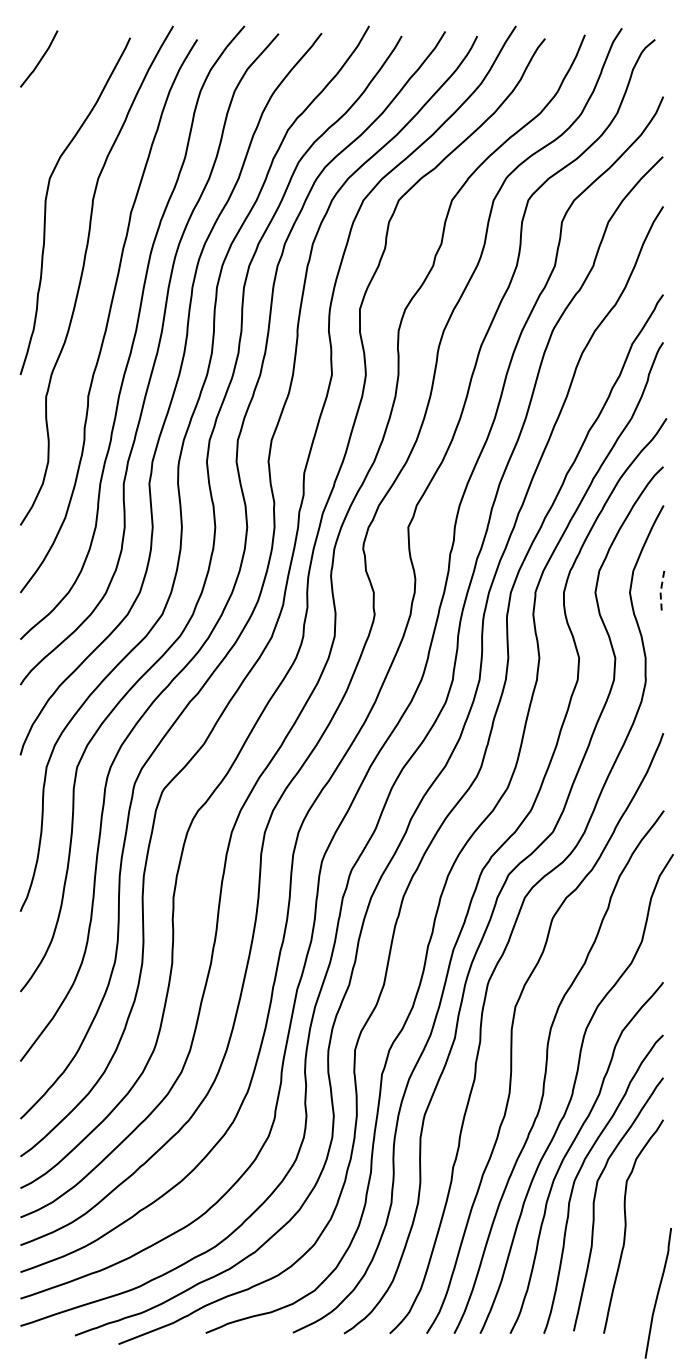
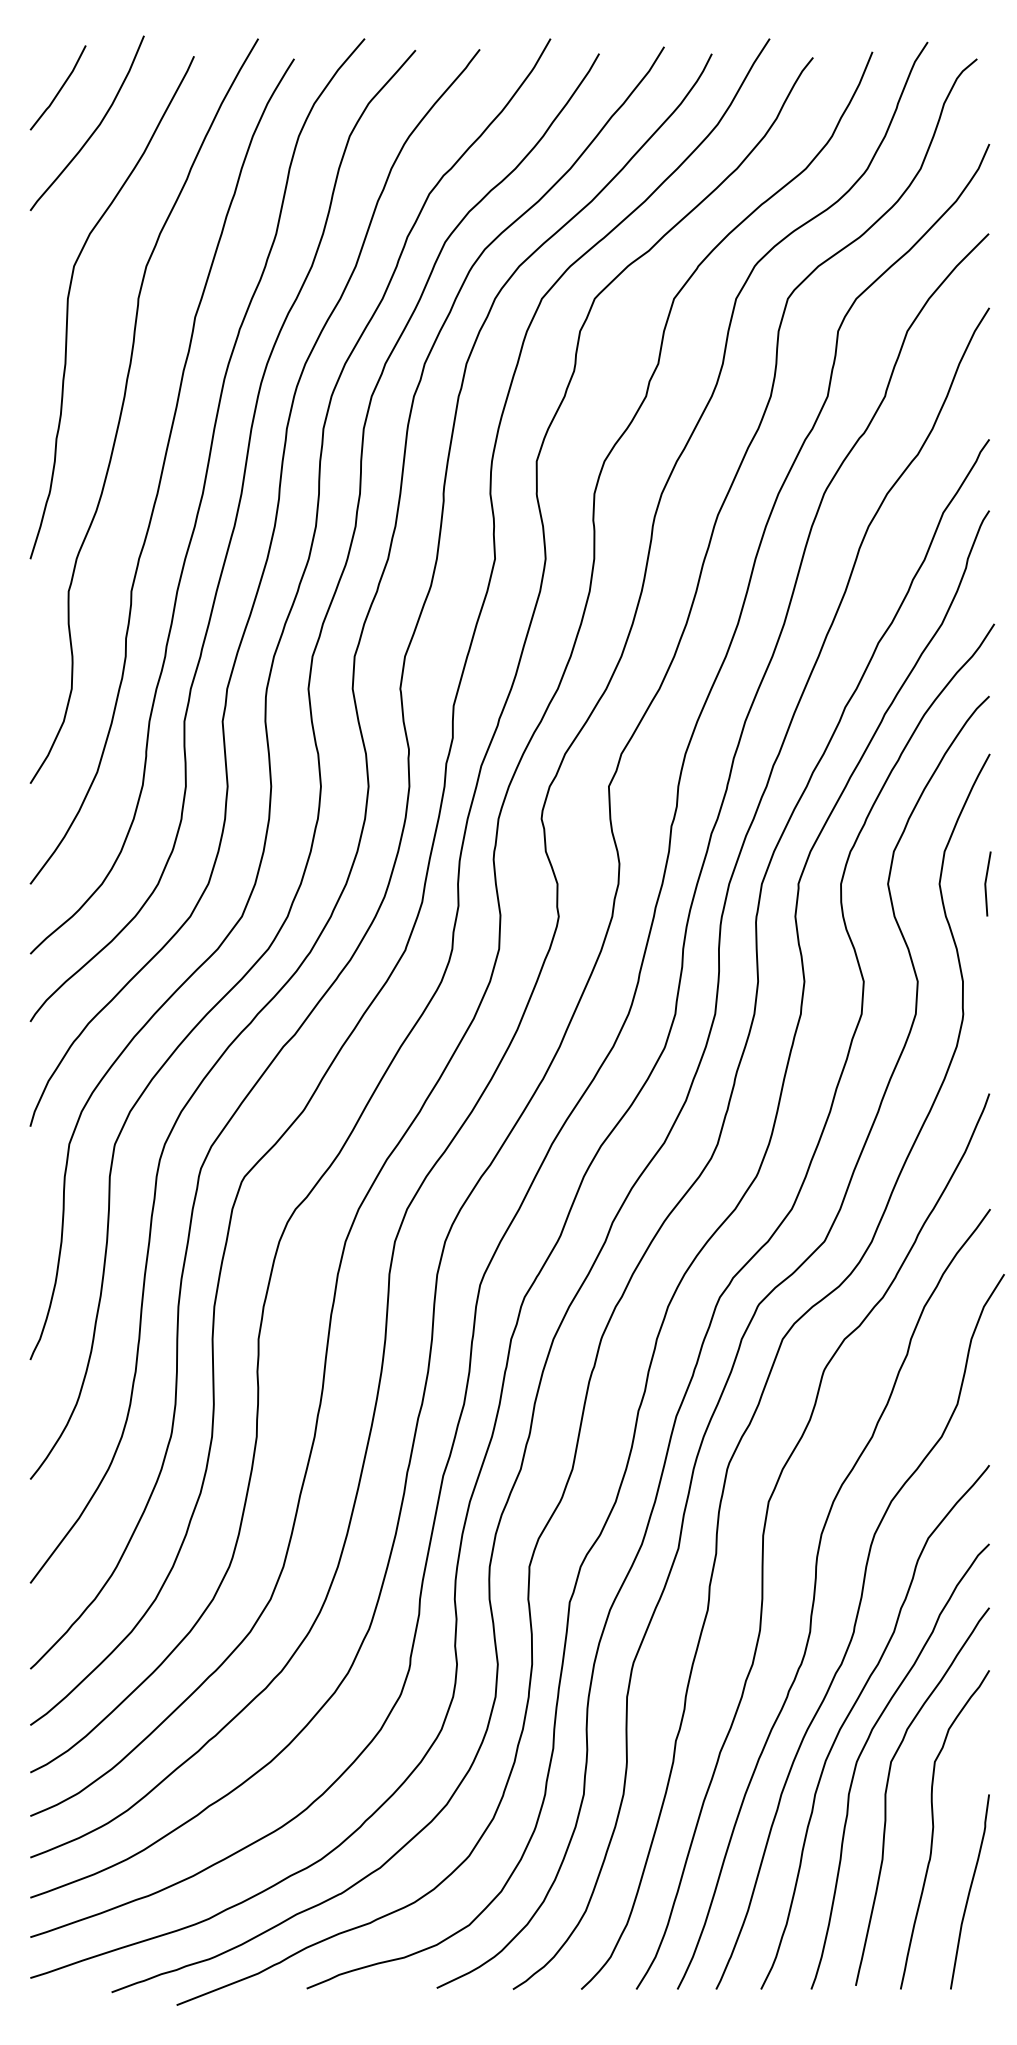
curve: (63, 86) -> (94, 128), added
line: (660, 592) -> (985, 883), dashed -> solid
curve: (657, 1293) -> (968, 1892), moved

